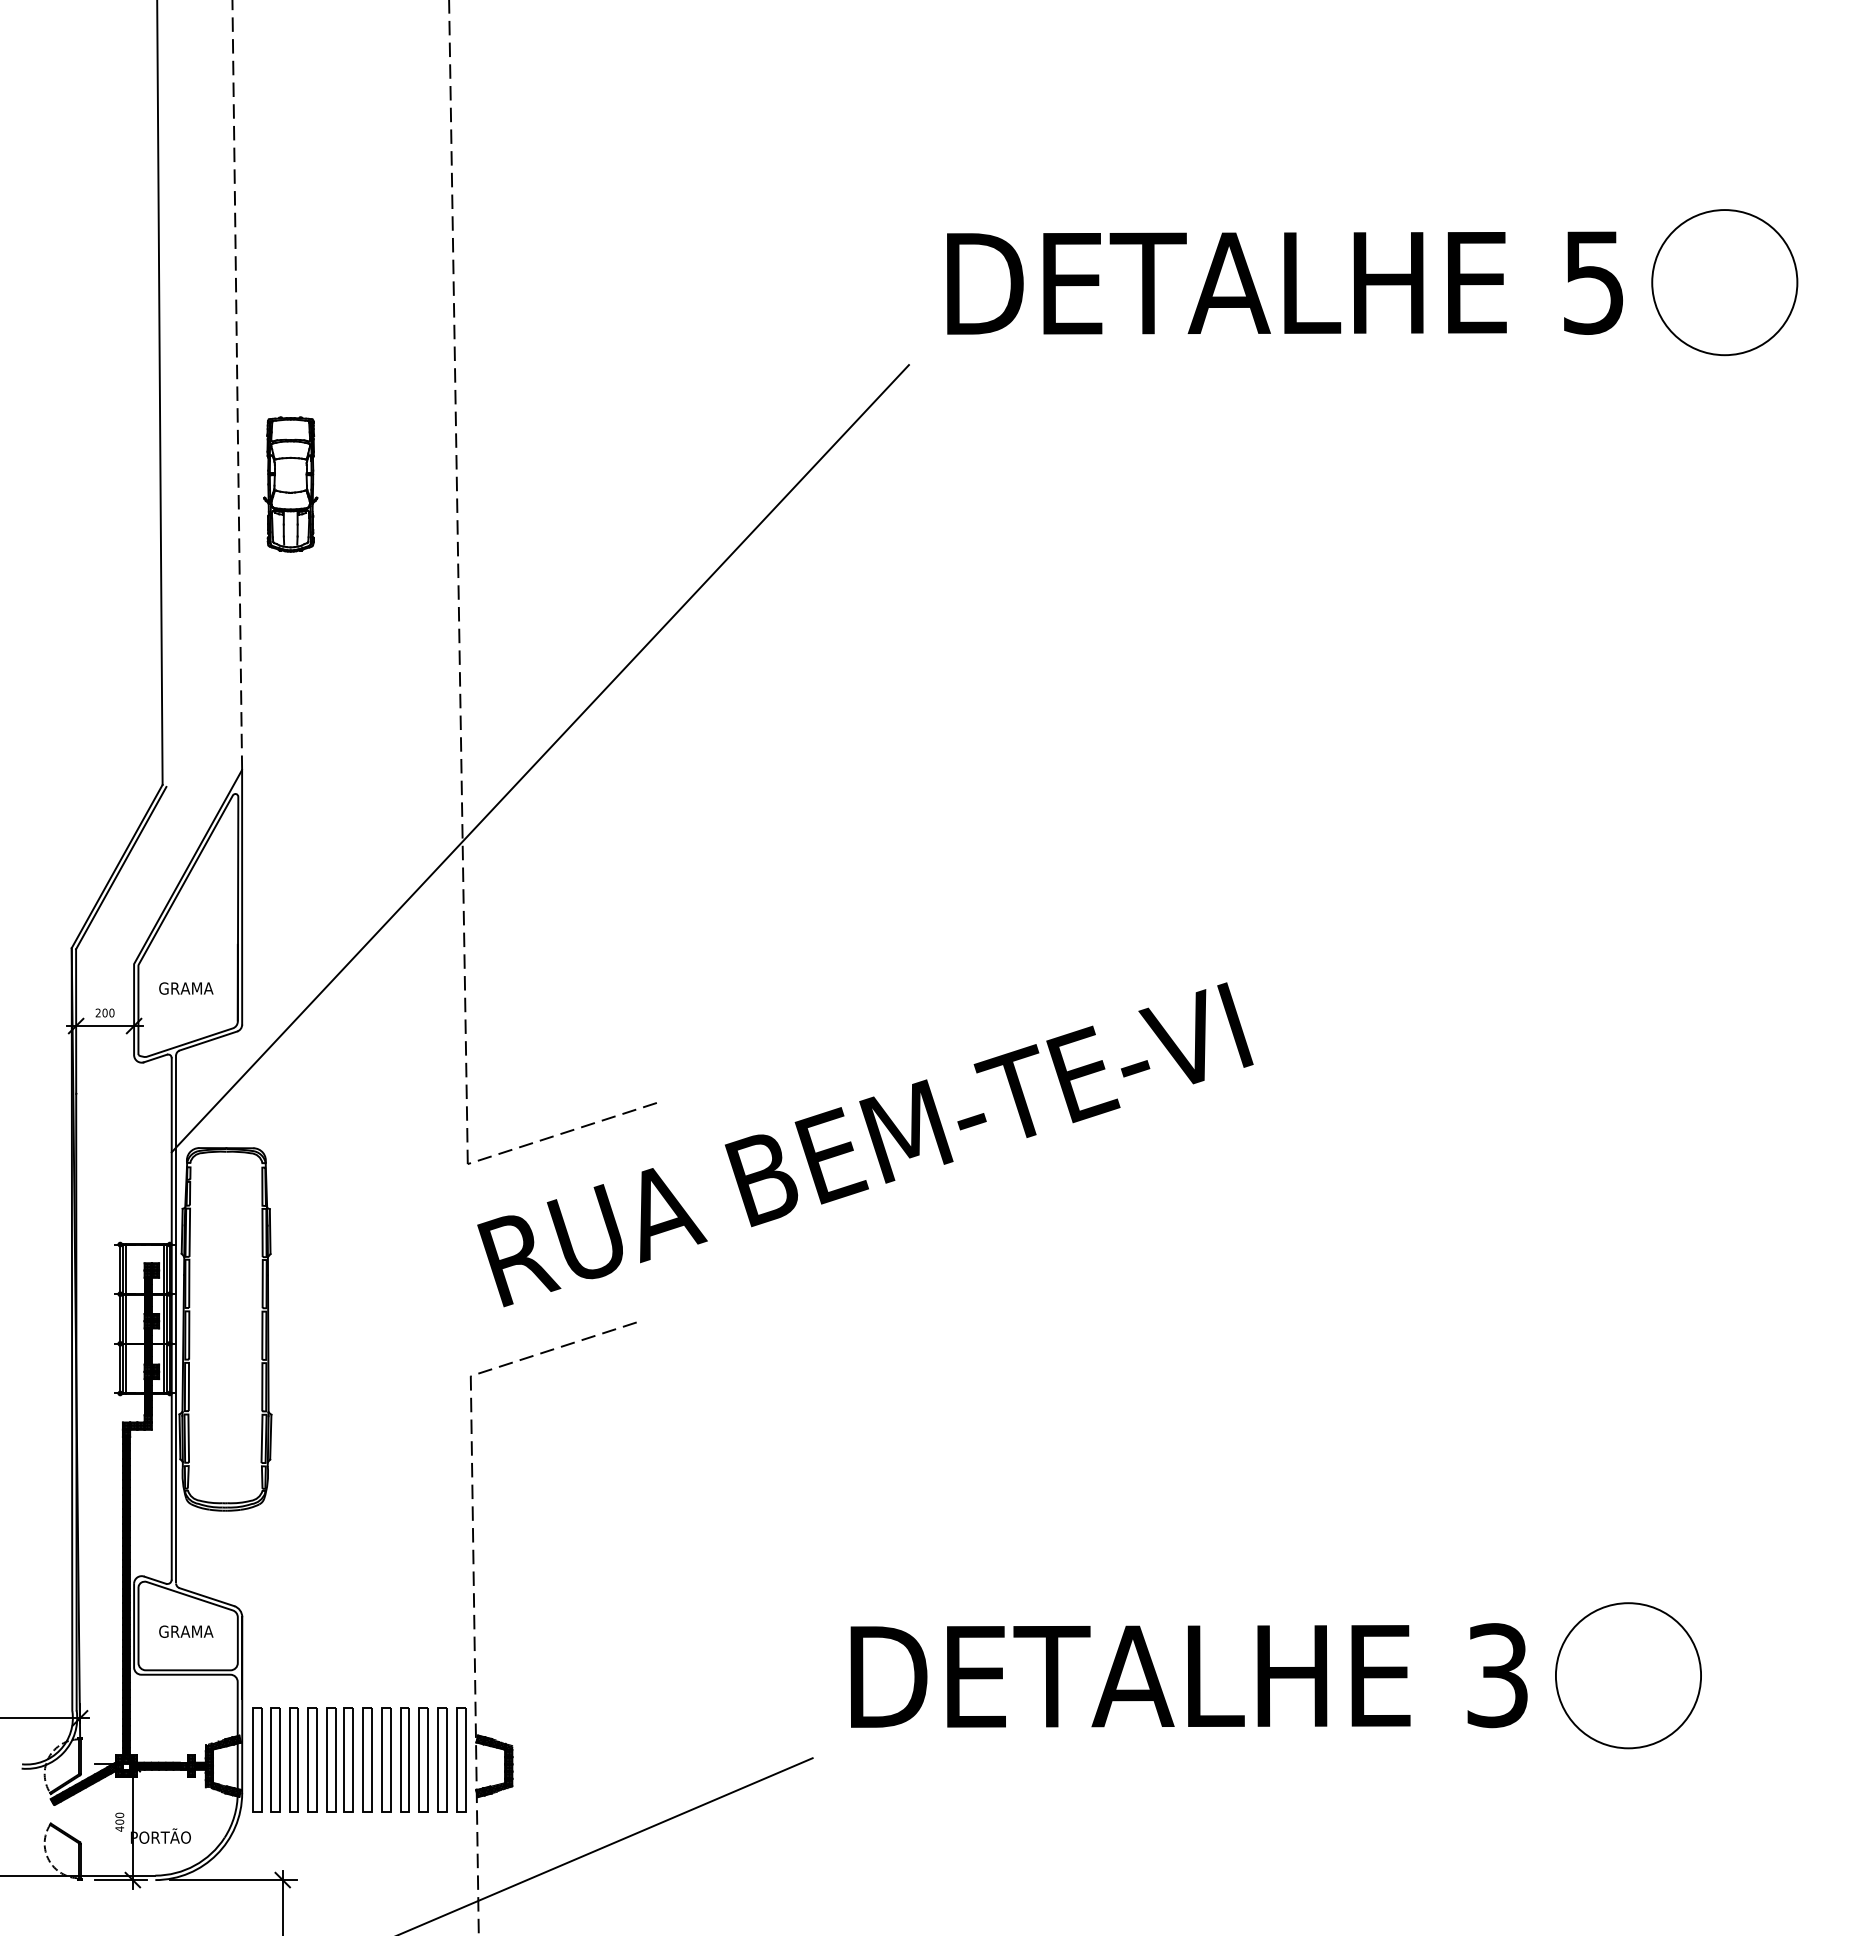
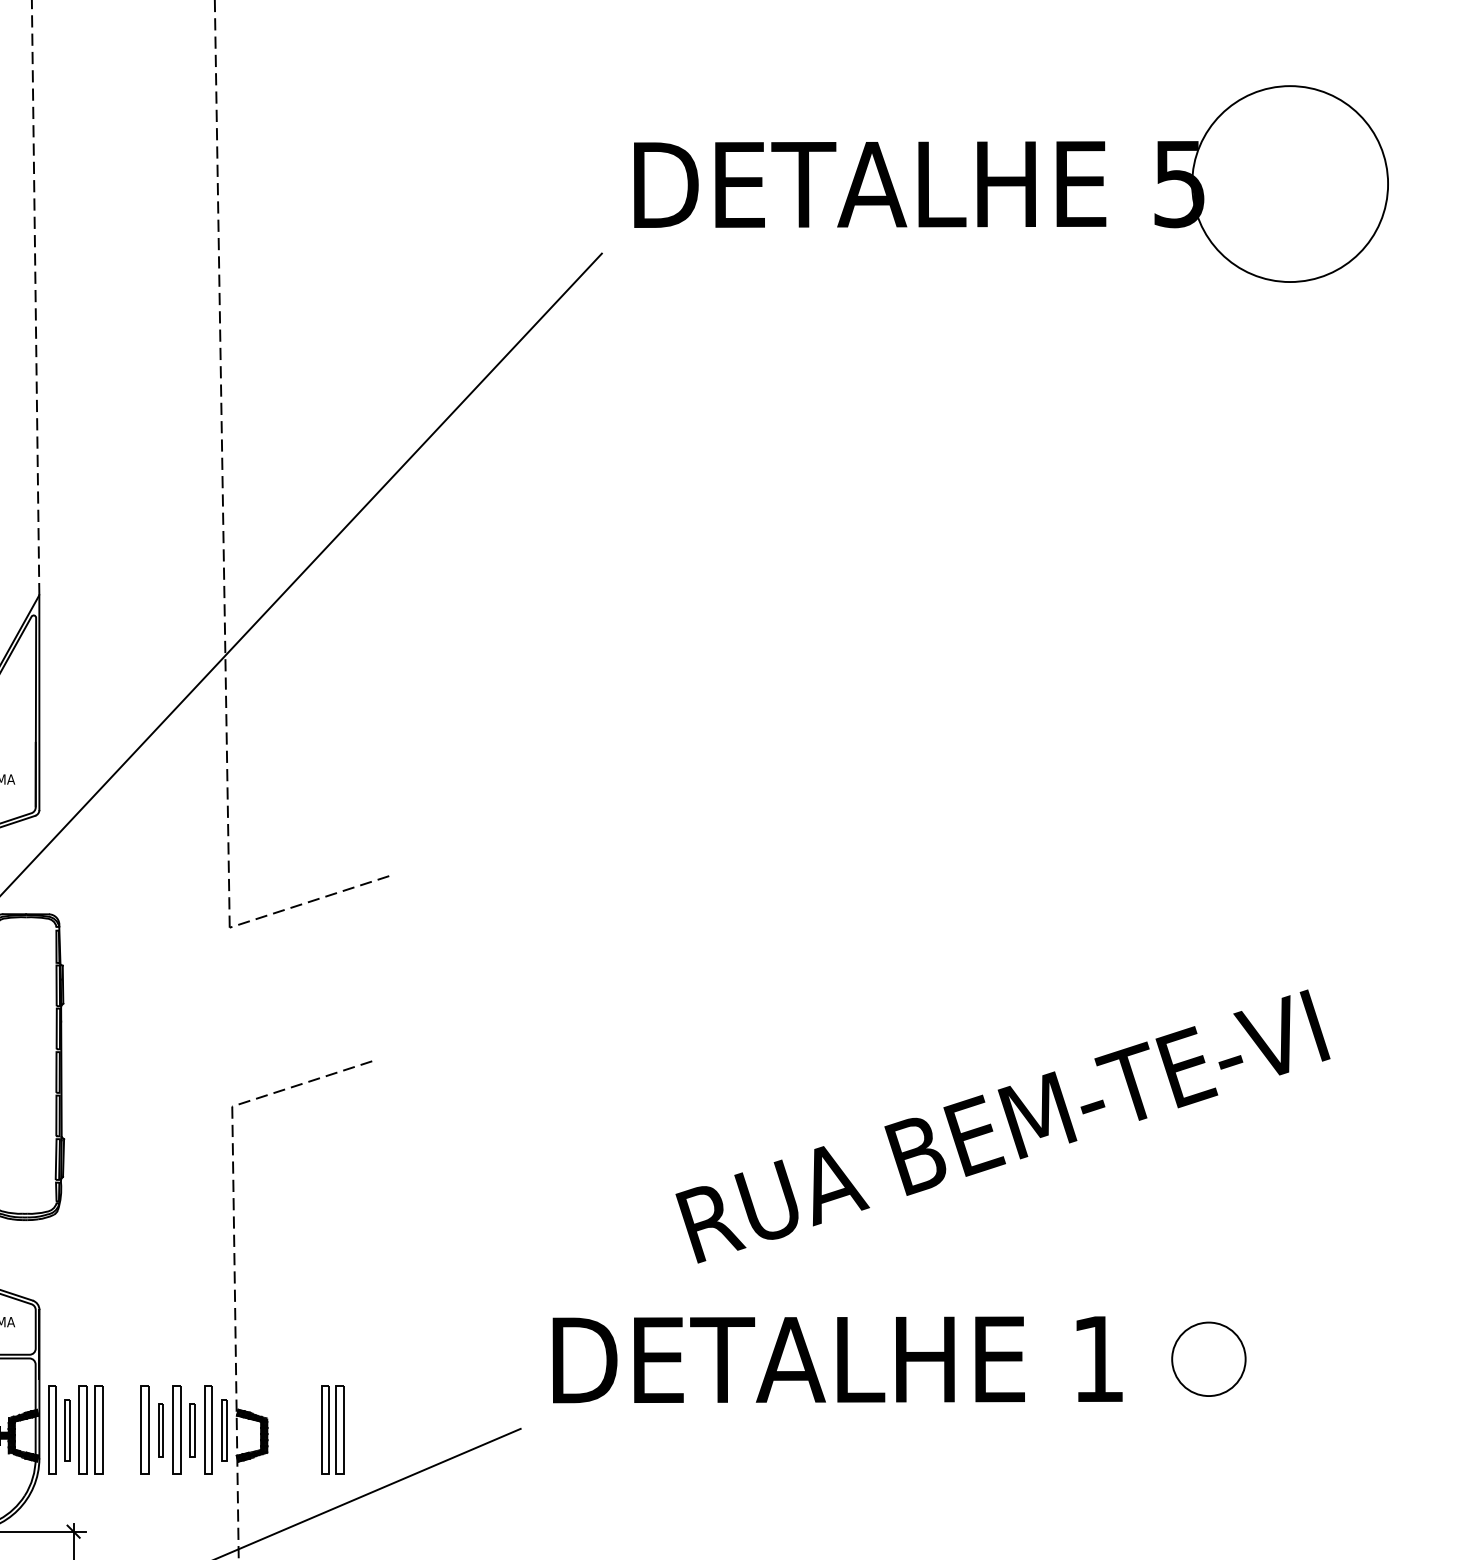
circle: (1724, 282) -> (1289, 183), size x1.6
part: (290, 484) -> (80, 354), removed
text: (865, 1144) -> (1003, 1126), moved
text: (1497, 1675) -> (1098, 1359), 3 -> 1
circle: (1628, 1675) -> (1208, 1359), size x0.6
part: (275, 1759) -> (67, 1429), size x0.7
part: (339, 1759) -> (332, 1429), moved
part: (386, 1759) -> (161, 1429), size x0.6
part: (423, 1759) -> (192, 1429), size x0.6
part: (461, 1759) -> (224, 1429), size x0.7

